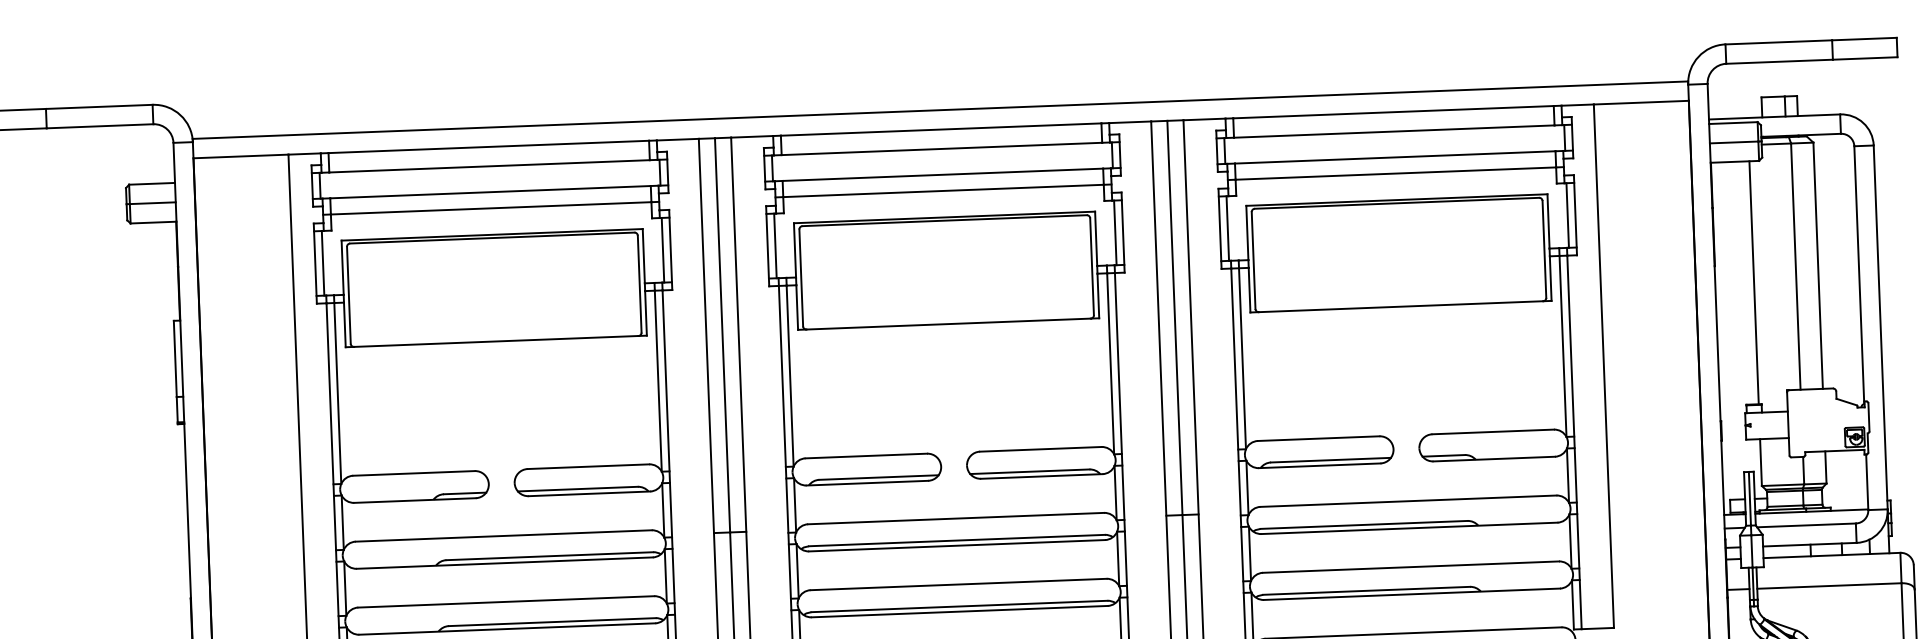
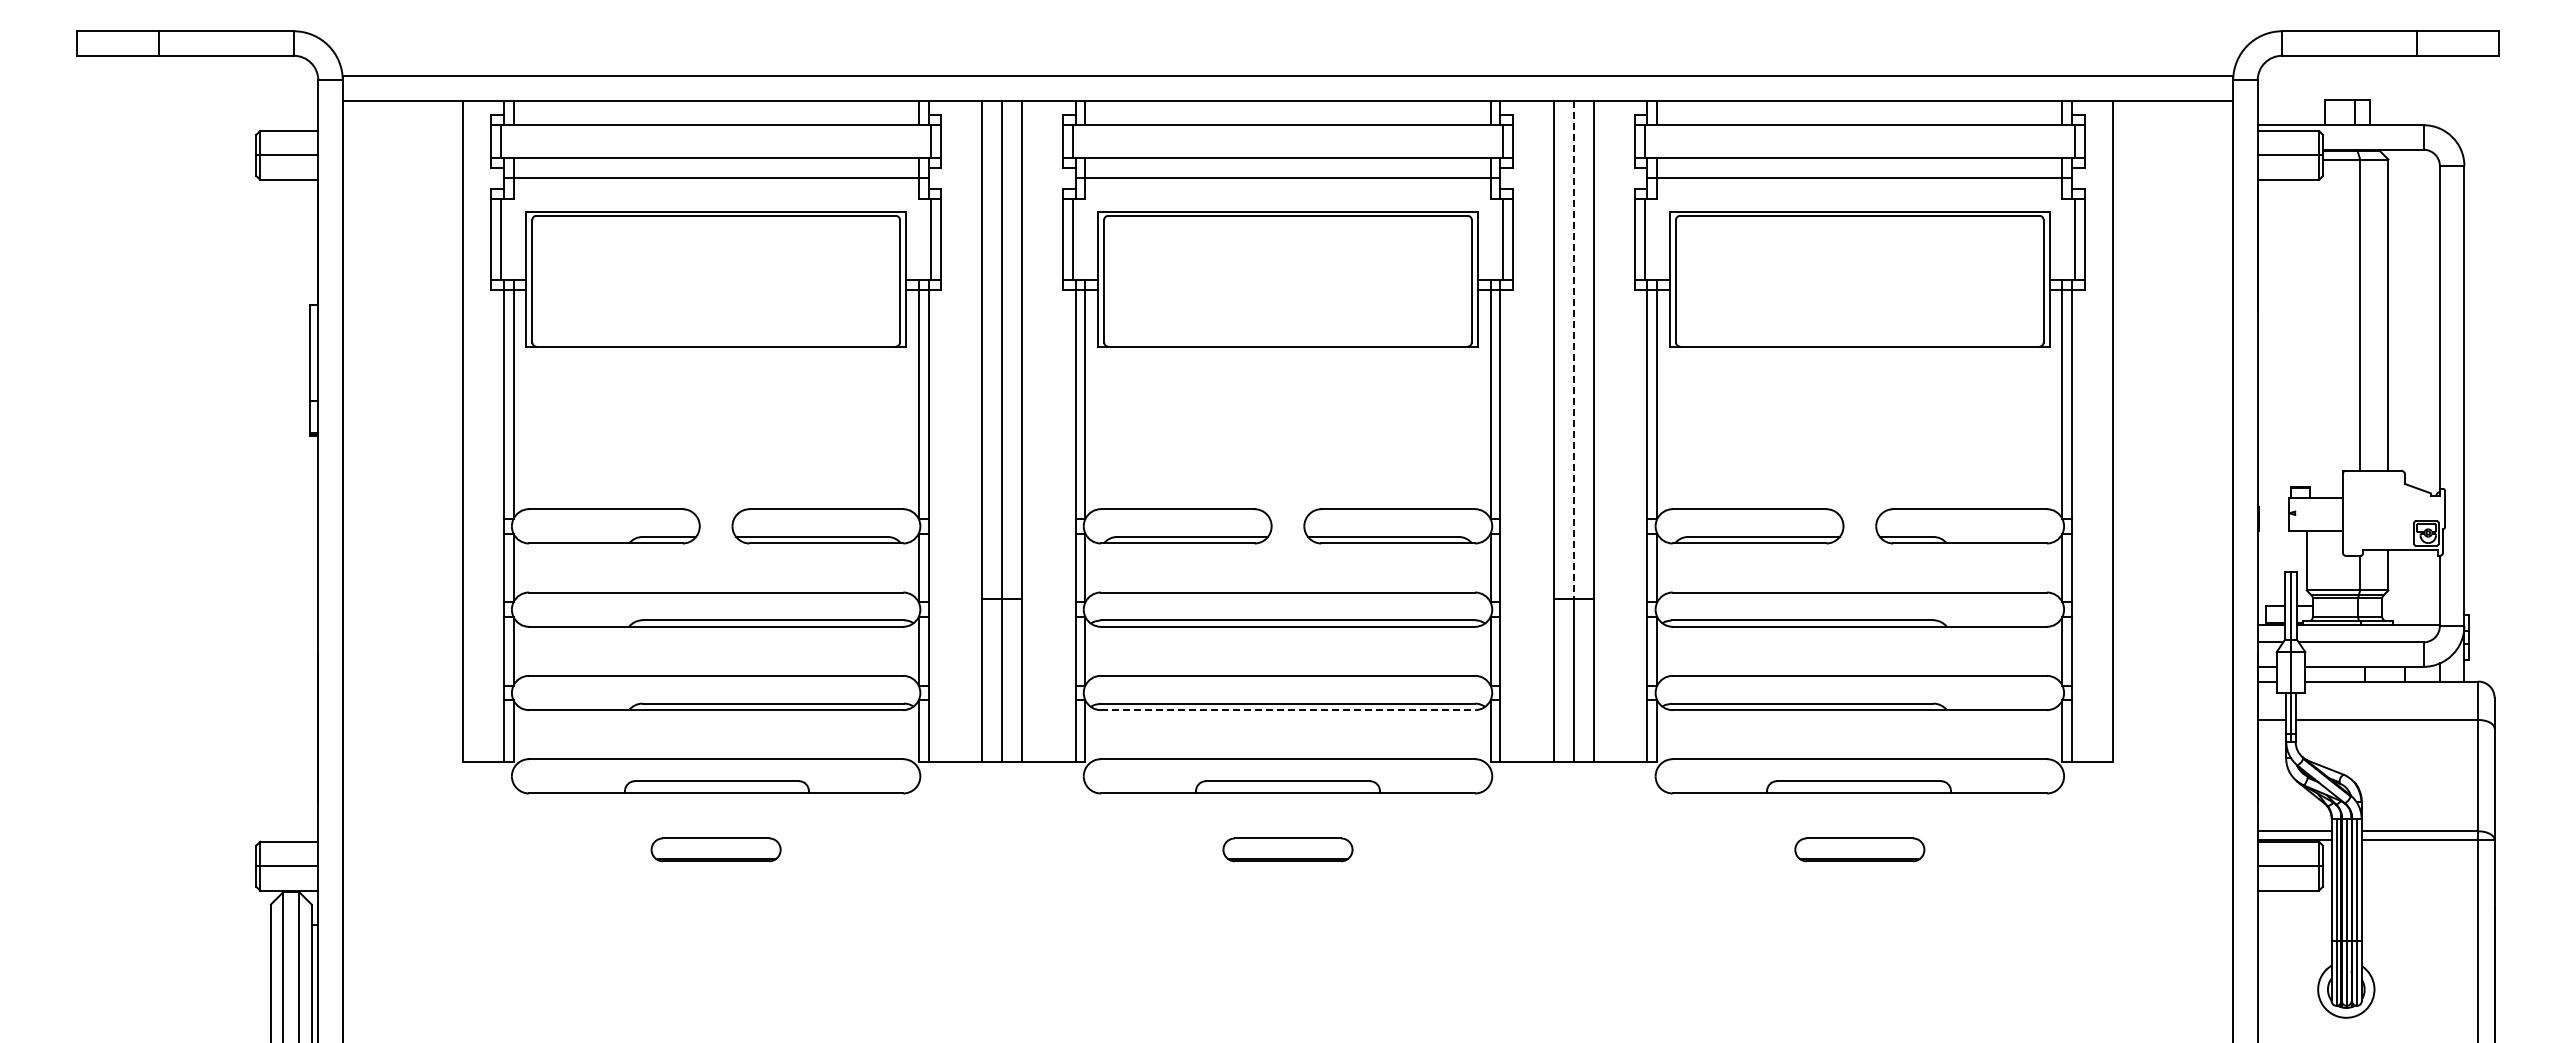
line: (1753, 282) -> (2306, 333), removed
line: (1174, 318) -> (1573, 350), solid -> dashed
line: (960, 611) -> (1288, 710), solid -> dashed

